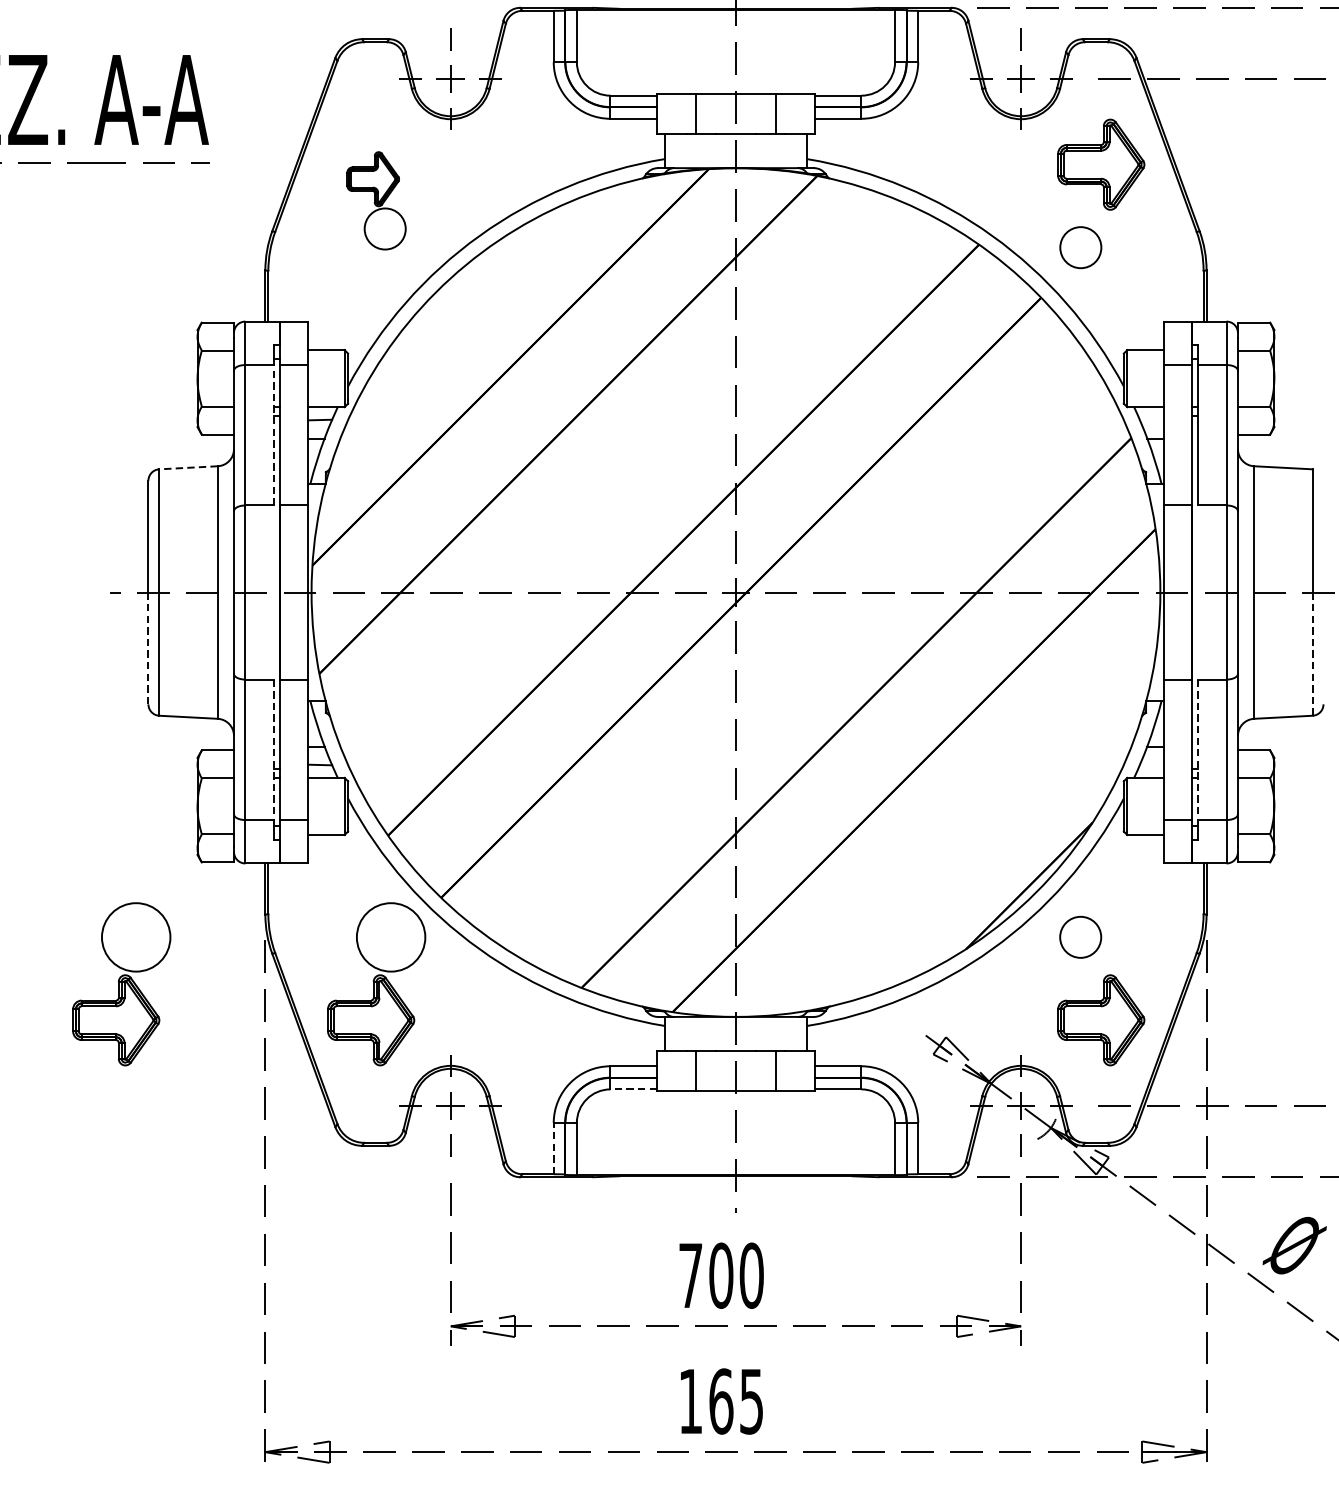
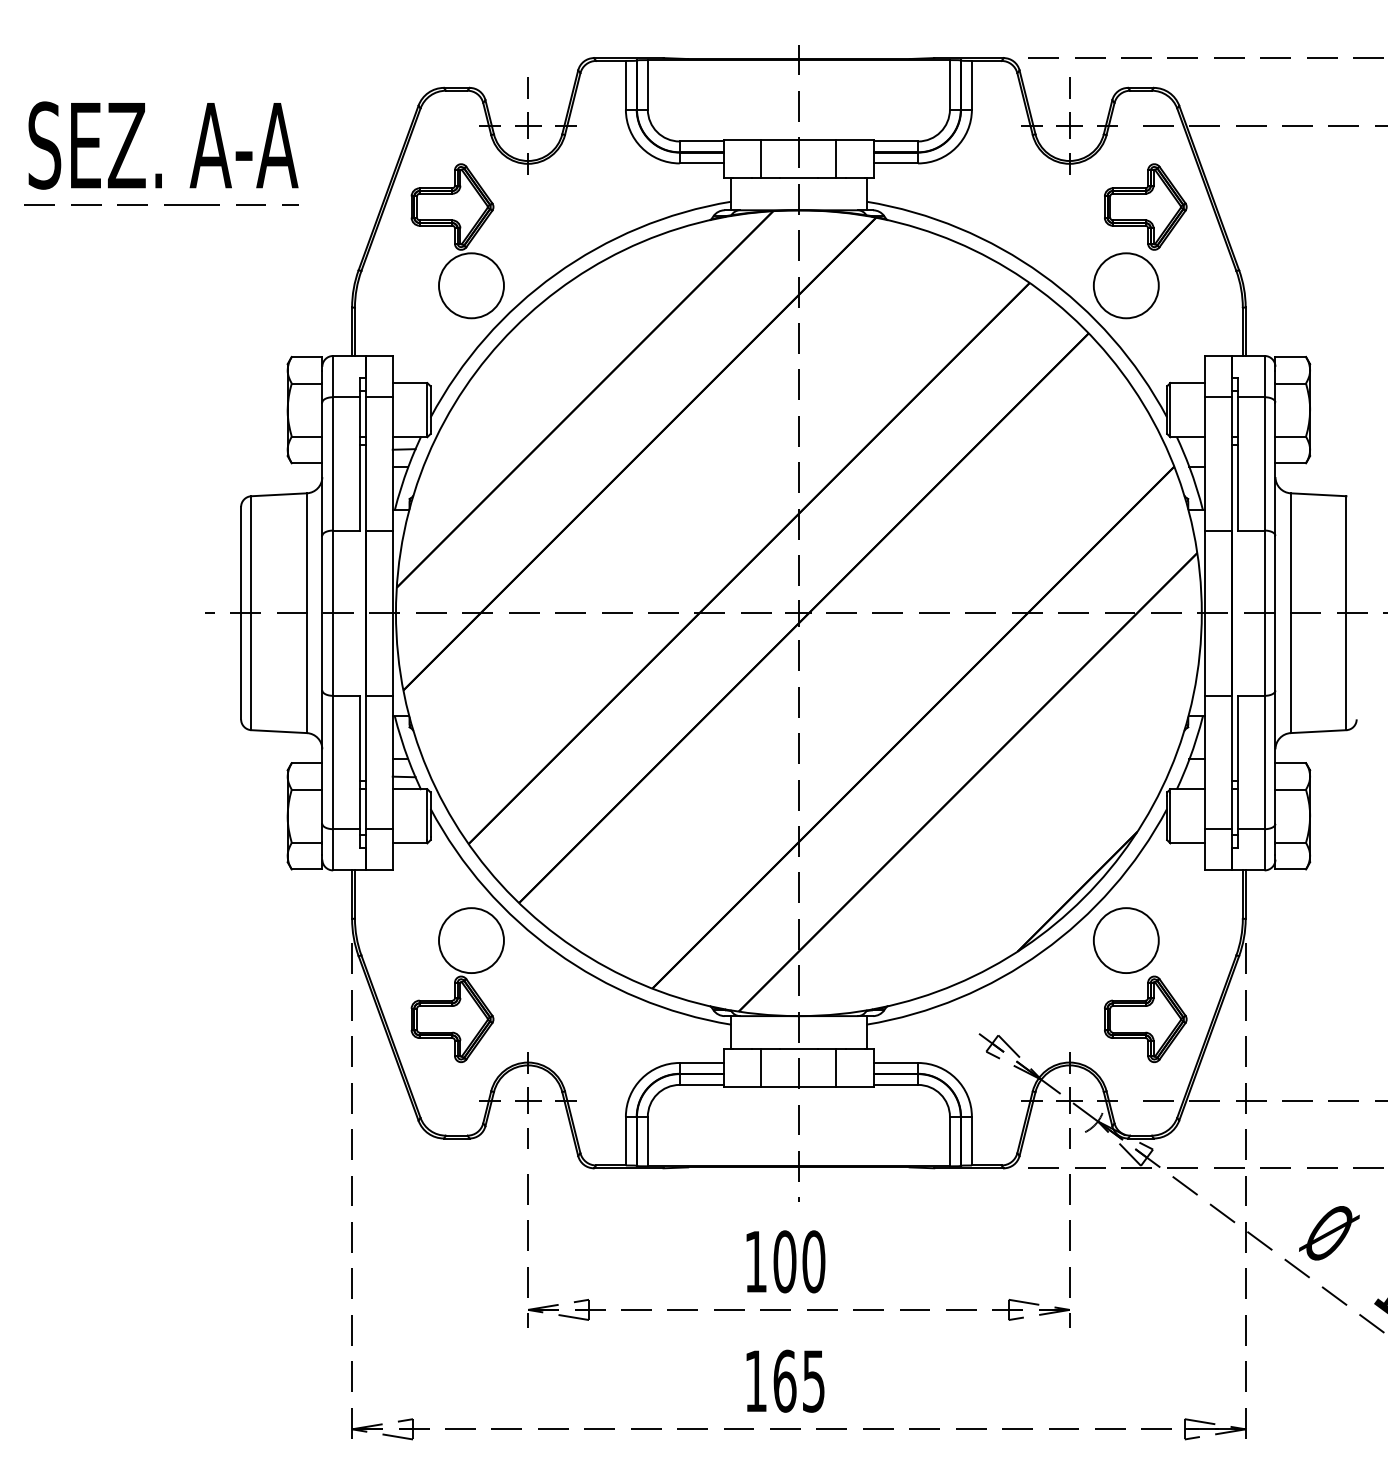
part: (376, 201) -> (457, 241), size x1.67
circle: (1079, 247) -> (1125, 285), size x1.67
line: (274, 434) -> (360, 463), dashed -> solid
line: (188, 467) -> (279, 494), dashed -> solid
line: (148, 648) -> (241, 666), dashed -> solid
line: (1312, 653) -> (1346, 671), dashed -> solid
line: (274, 749) -> (360, 762), dashed -> solid
line: (1197, 749) -> (1237, 762), dashed -> solid
circle: (1079, 937) -> (1125, 940), size x1.67
part: (121, 983) -> (215, 984), removed
line: (633, 1088) -> (701, 1084), dashed -> solid
line: (553, 1147) -> (625, 1140), dashed -> solid
text: (690, 1275) -> (755, 1261), 700 -> 100

